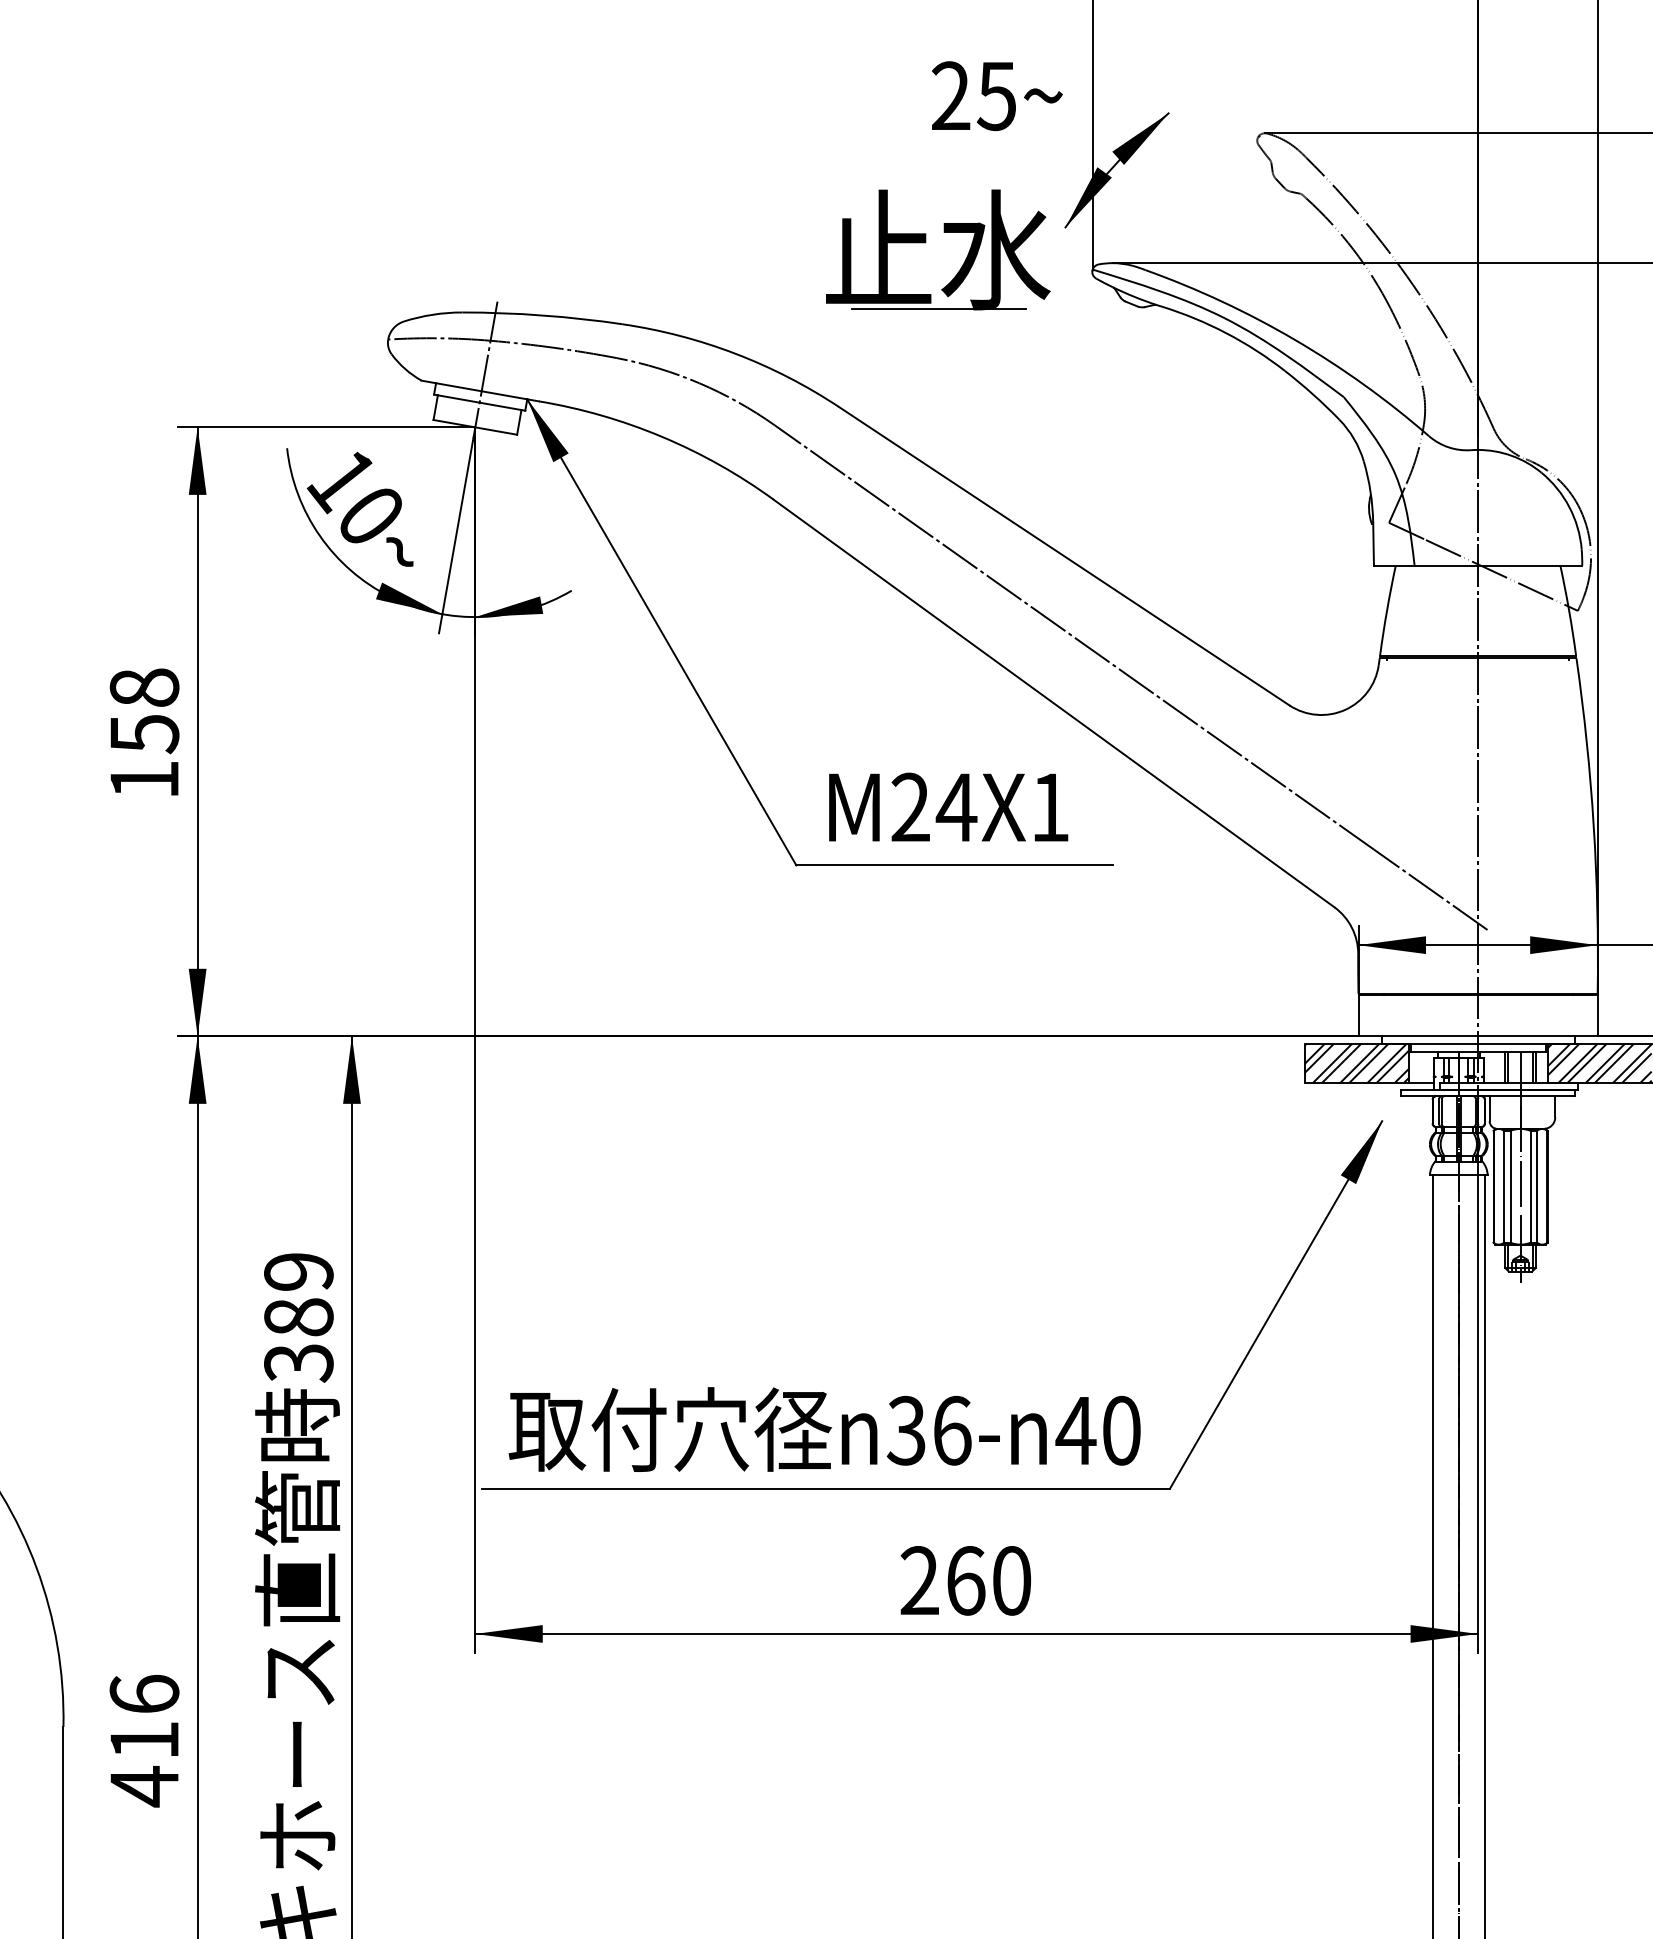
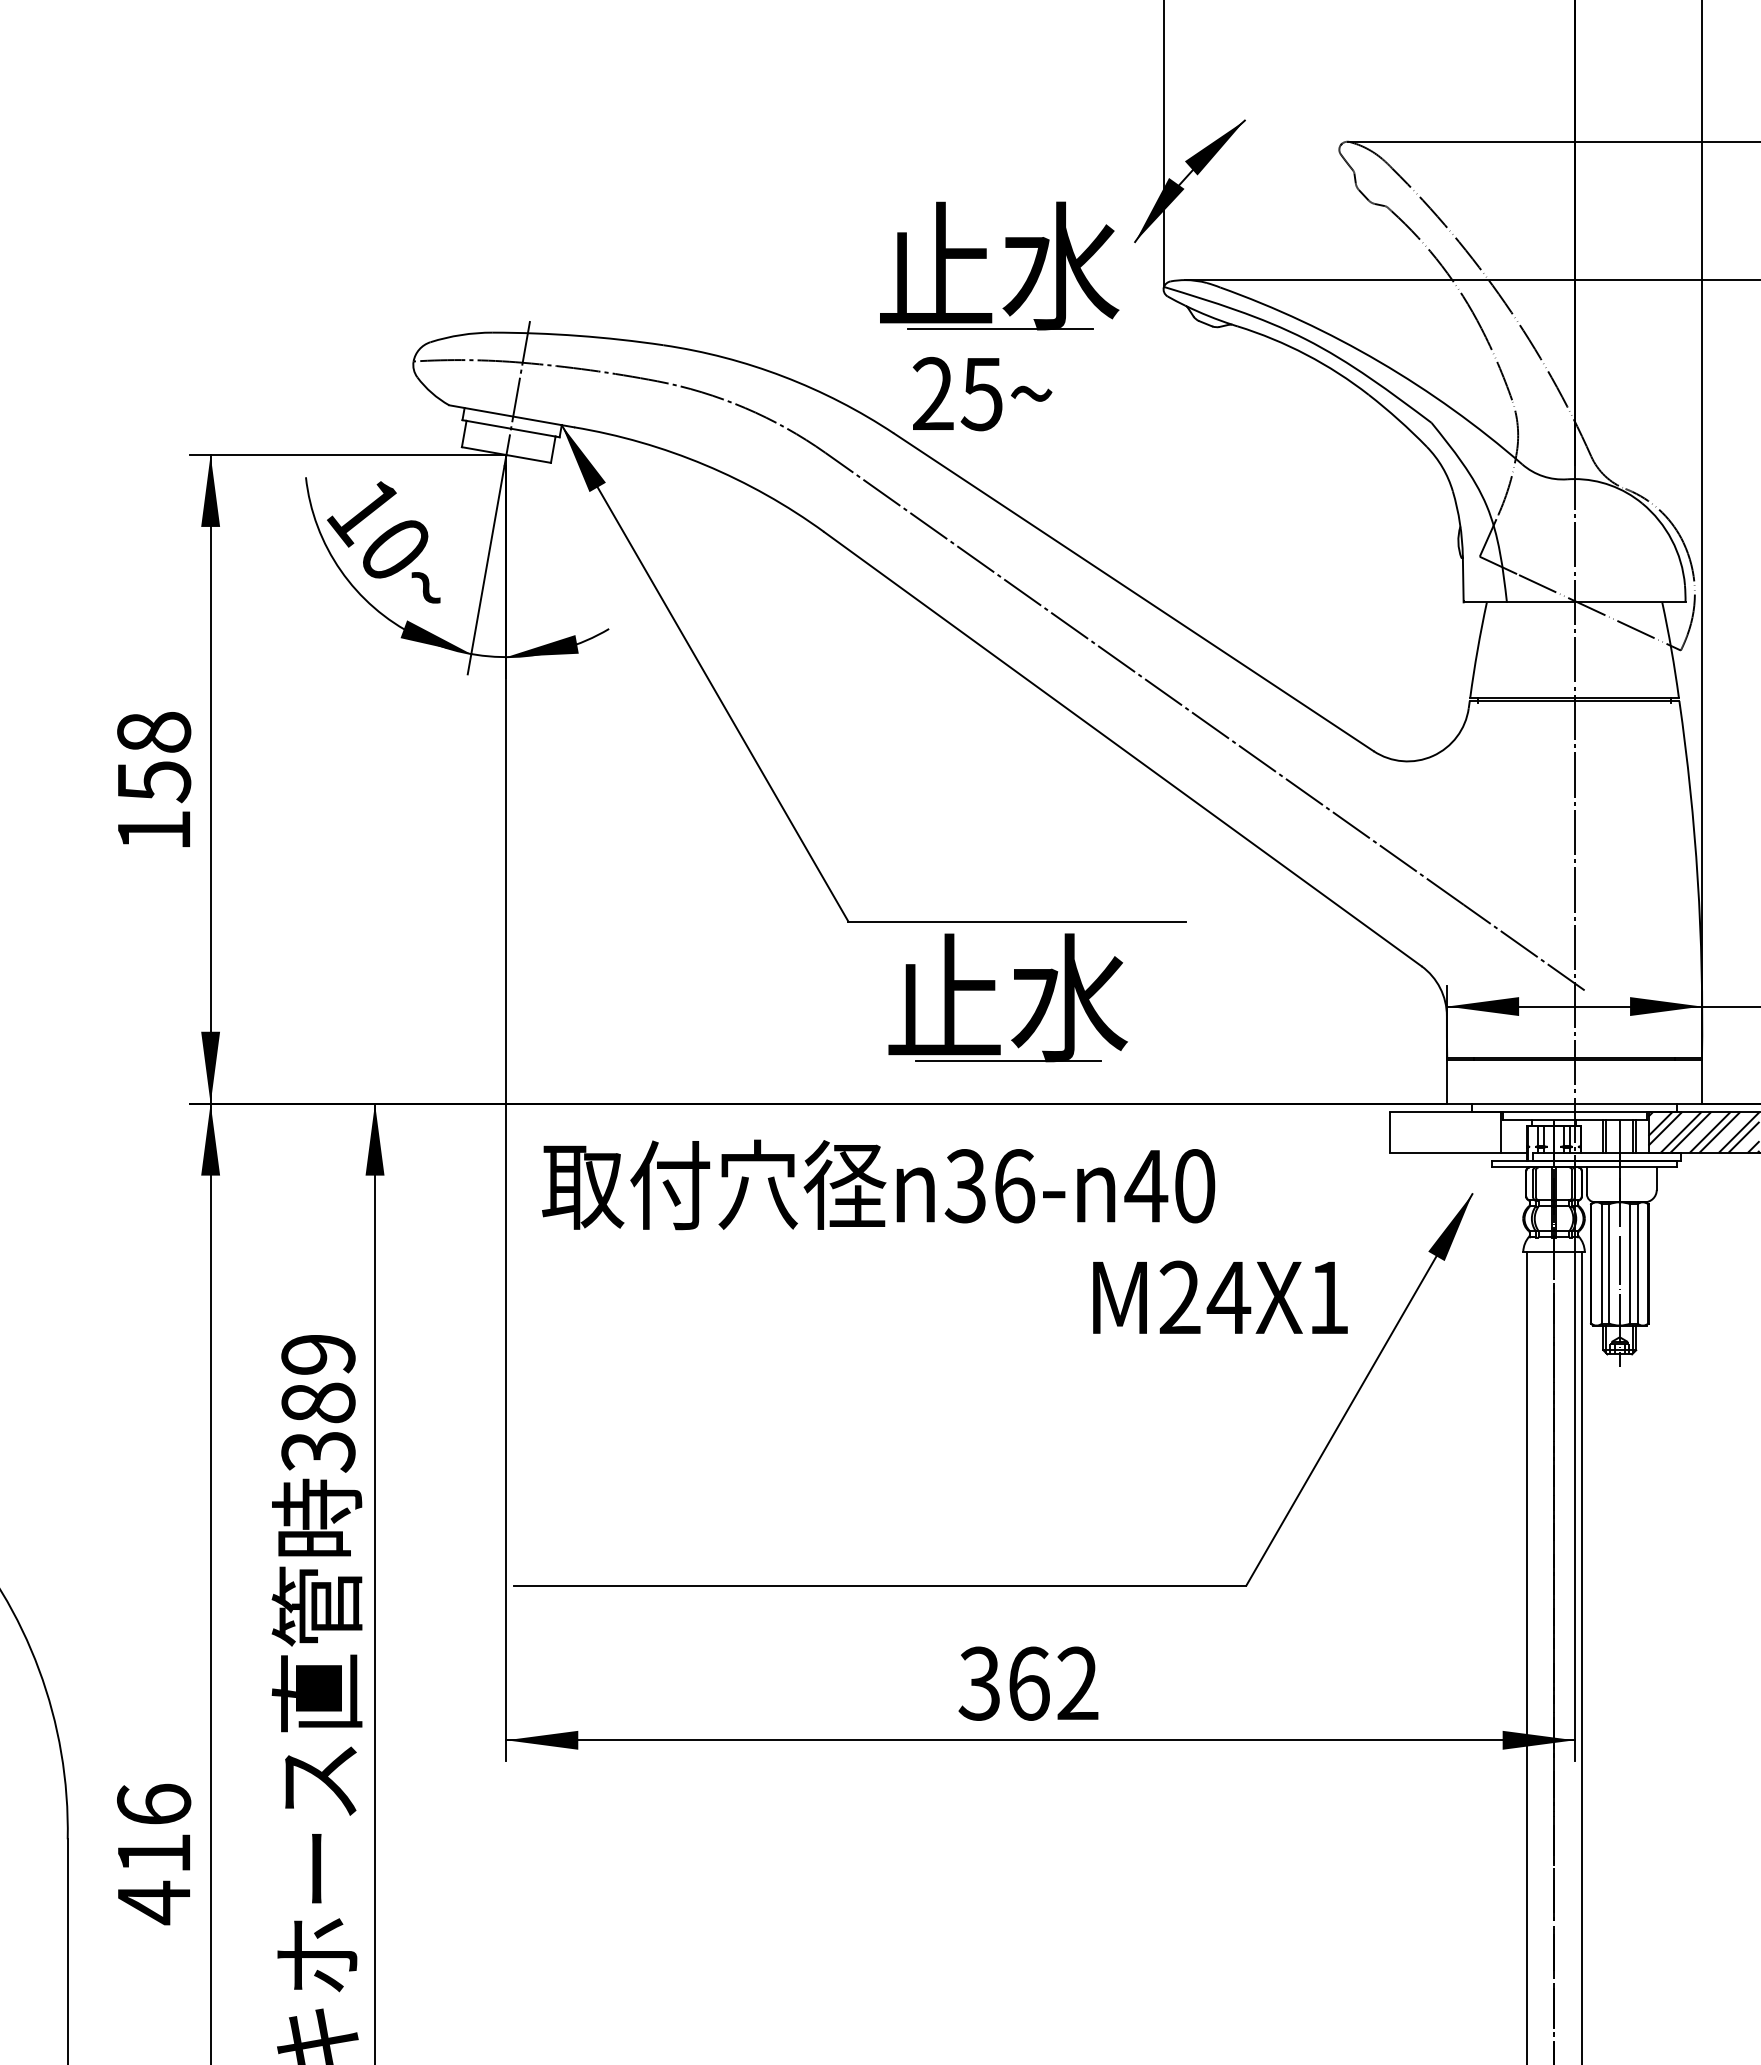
text: (997, 96) -> (982, 394), moved
text: (948, 806) -> (1220, 1296), moved
part: (934, 929) -> (995, 989), added
hatch: (1356, 1063) -> (1445, 1132), removed
text: (824, 1429) -> (878, 1184), moved
text: (965, 1580) -> (1028, 1683), 260 -> 362

